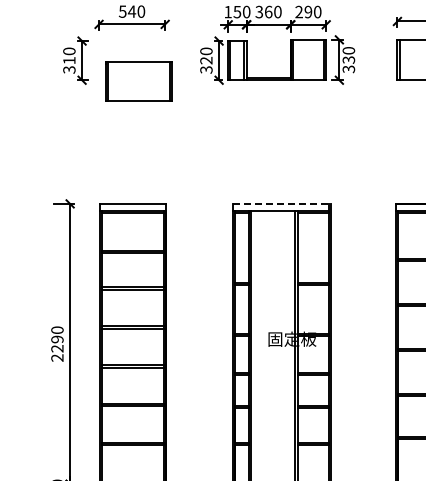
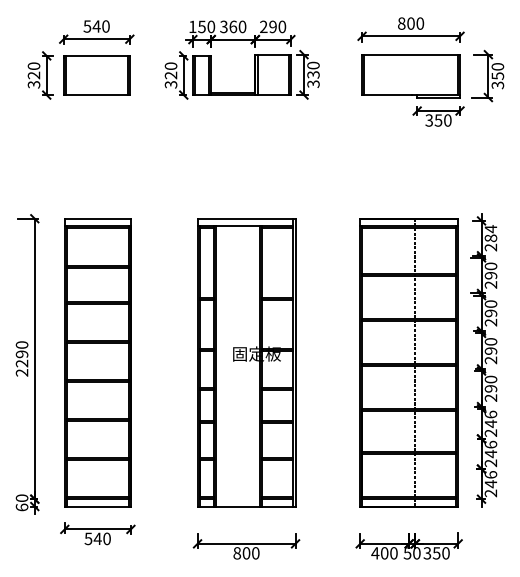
text: (68, 60) -> (33, 75), 310 -> 320
part: (138, 81) -> (96, 75), moved
line: (281, 203) -> (246, 218), dashed -> solid

